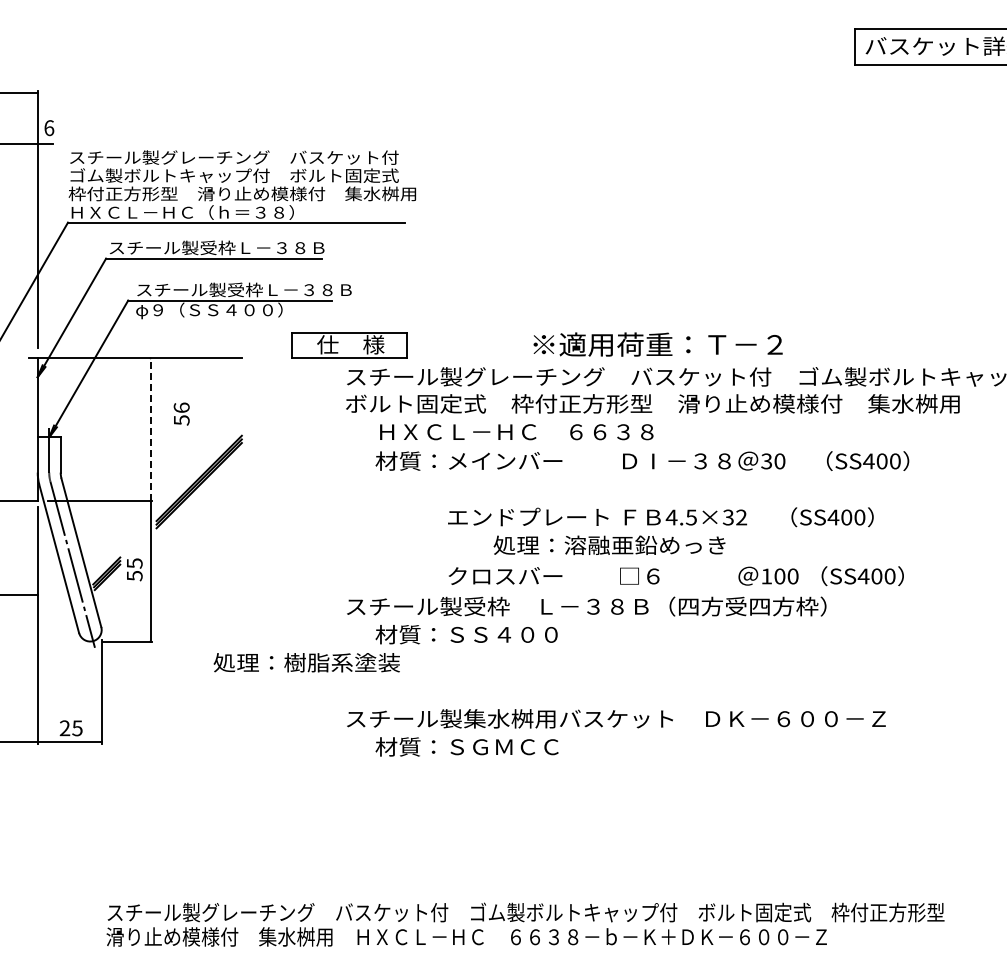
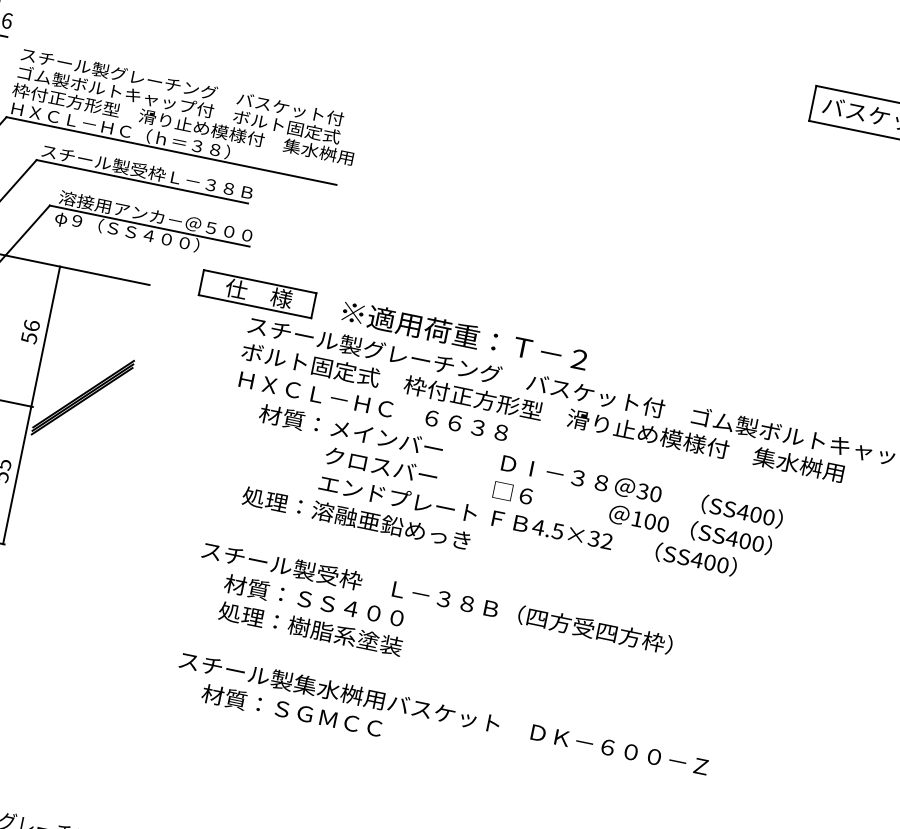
text: (243, 289) -> (164, 217), スチール製受枠Ｌ－３８Ｂ -> 溶接用アンカ－＠５００
text: (657, 344) -> (464, 335), moved
text: (181, 413) -> (30, 331), moved
line: (150, 429) -> (45, 336), dashed -> solid
text: (516, 432) -> (373, 406), moved
text: (609, 545) -> (356, 518), moved
text: (676, 576) -> (548, 500), moved
text: (306, 662) -> (310, 628), moved

